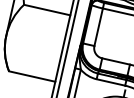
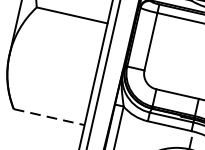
line: (32, 76) -> (49, 117), solid -> dashed

